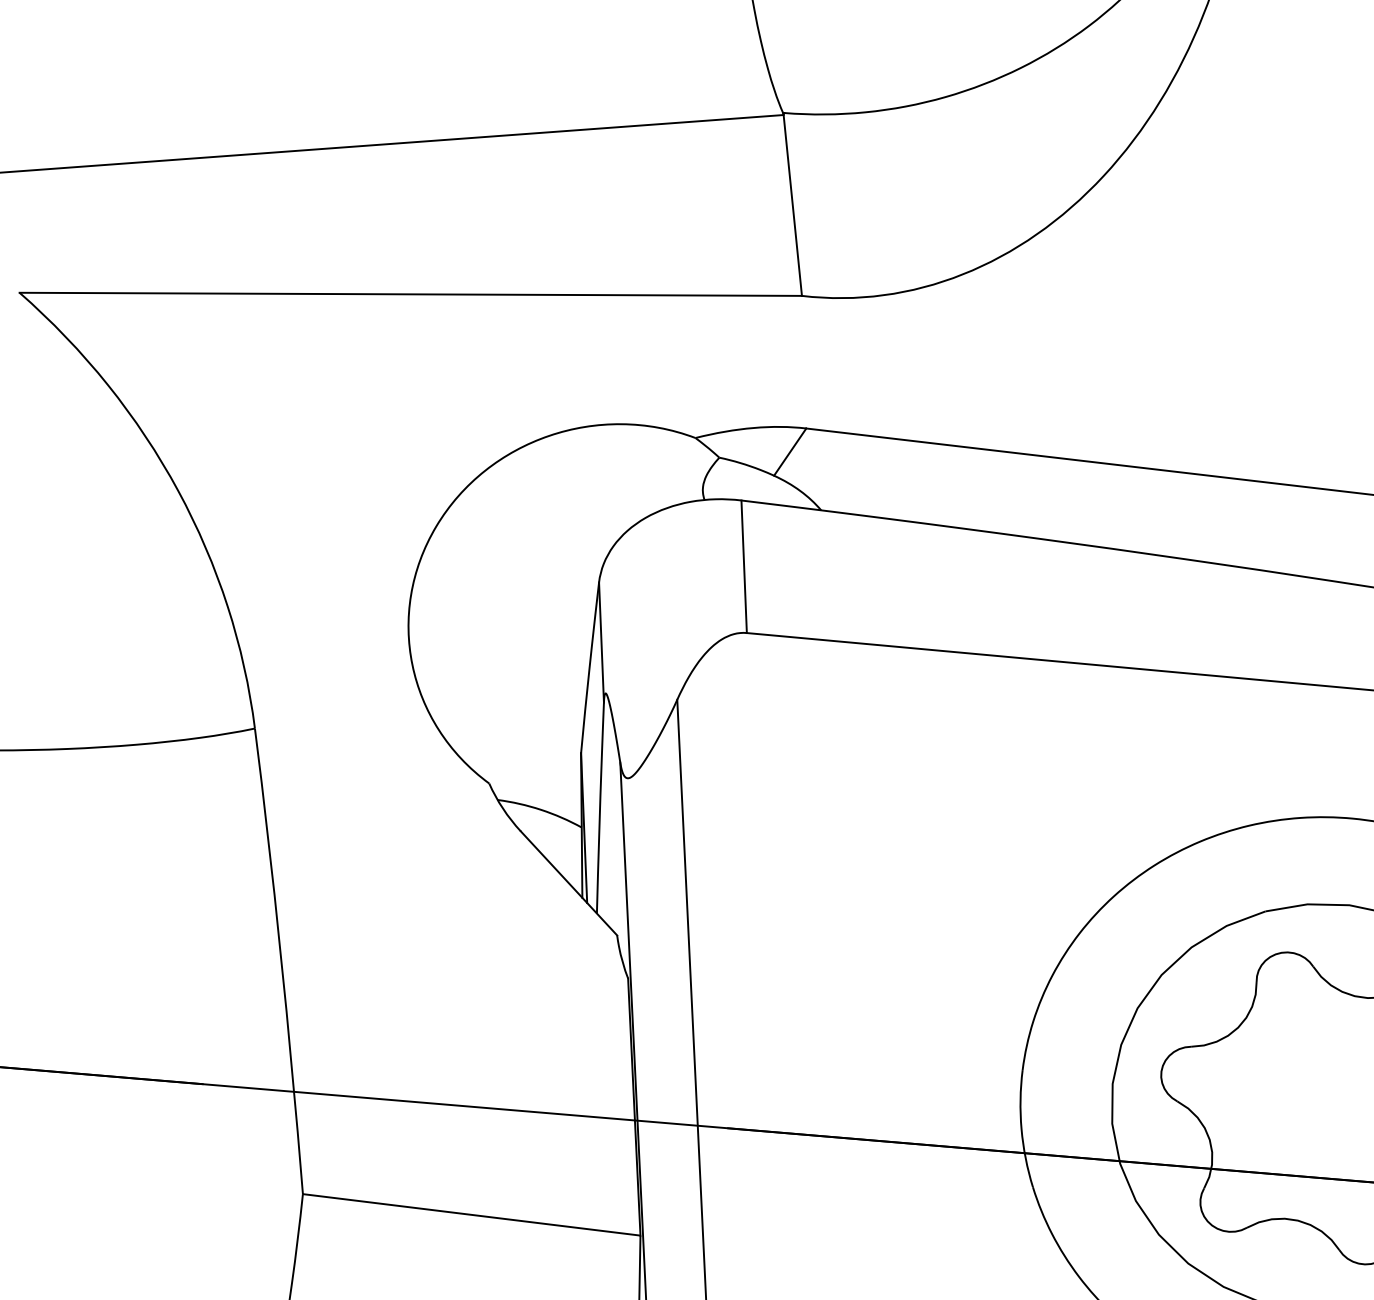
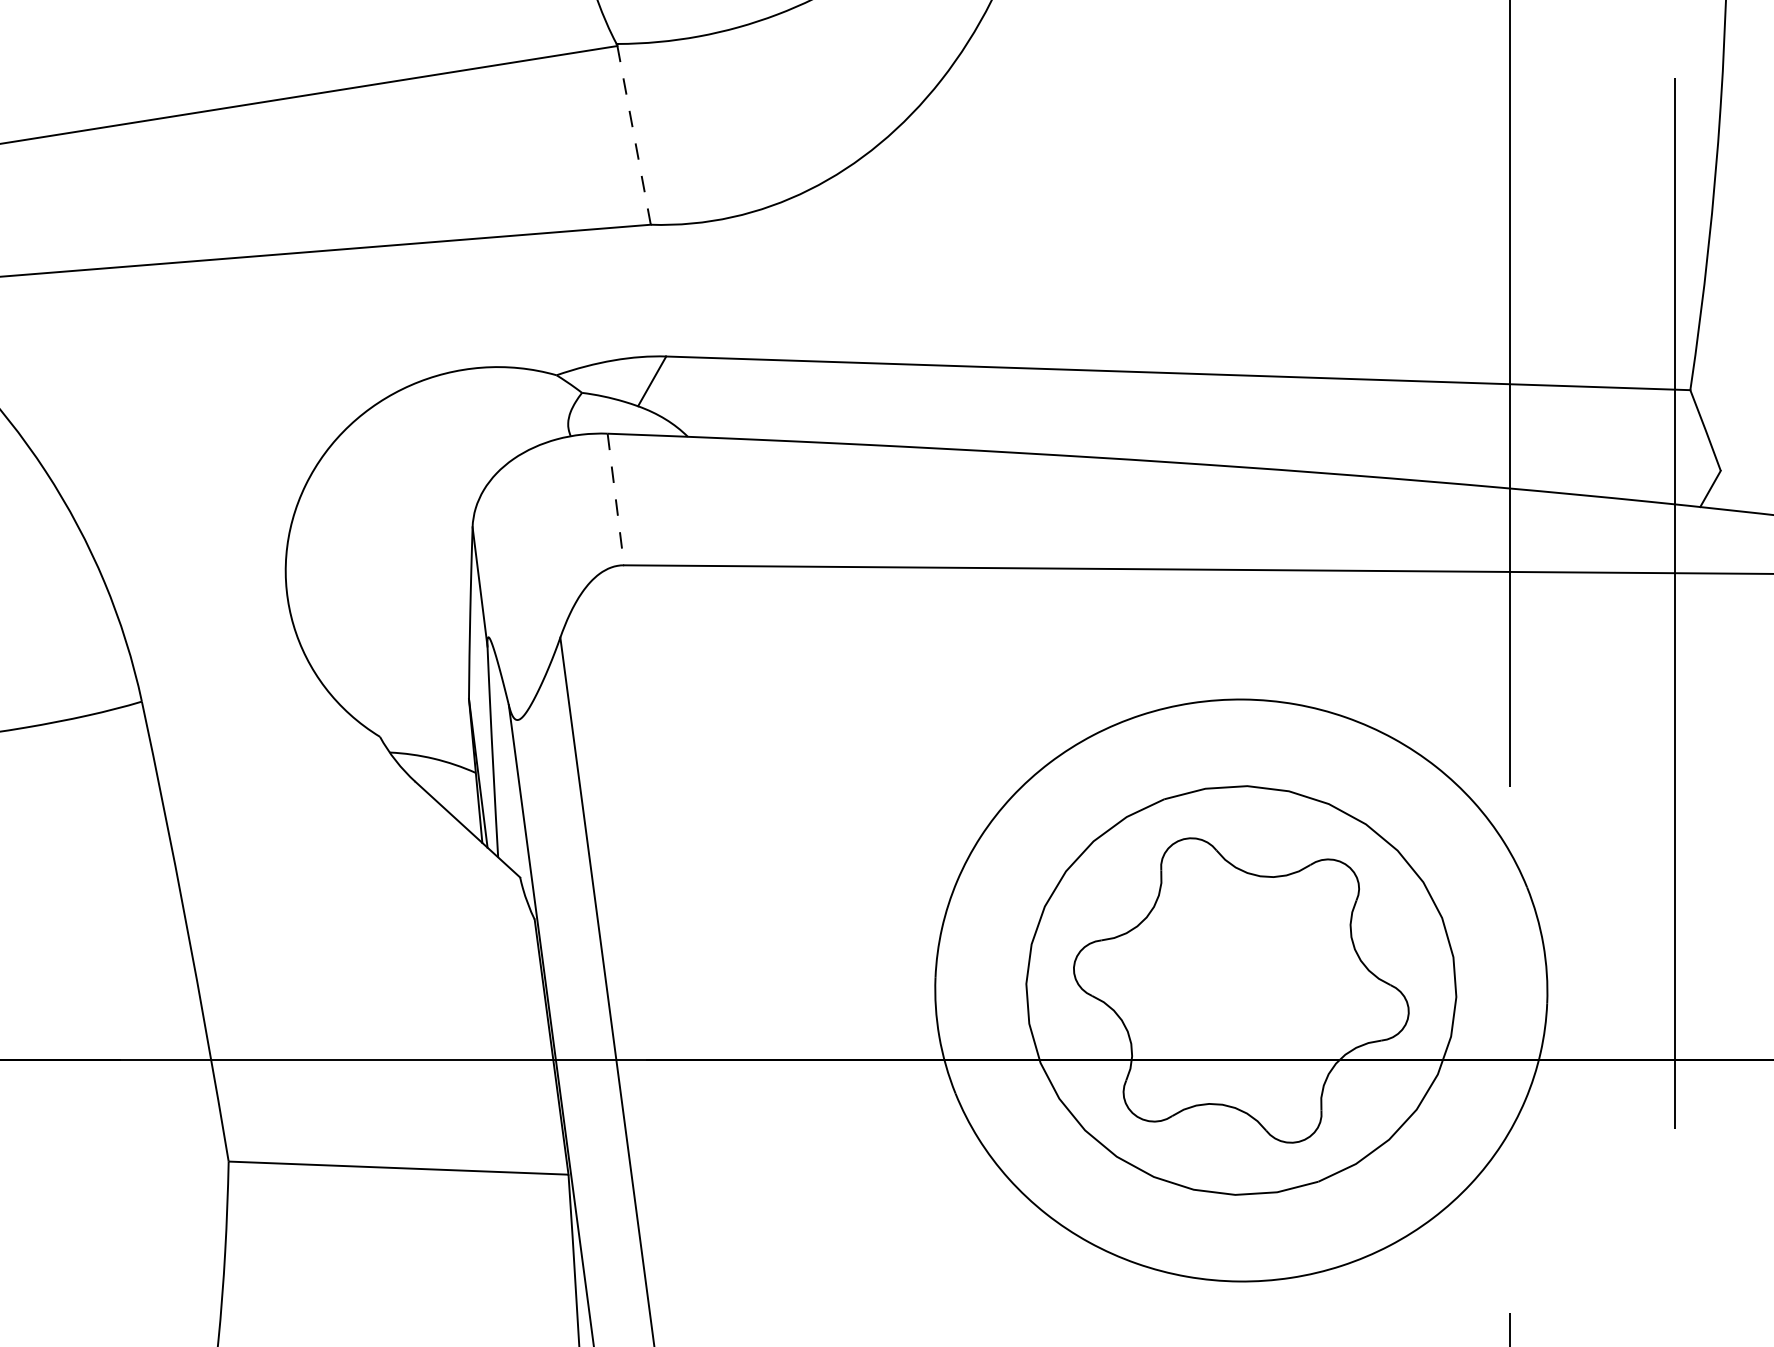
line: (793, 205) -> (634, 135), solid -> dashed
line: (743, 567) -> (615, 500), solid -> dashed

